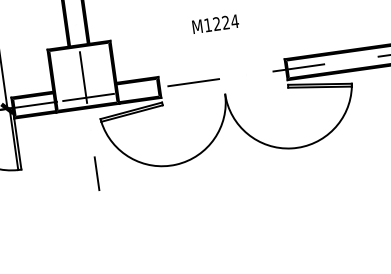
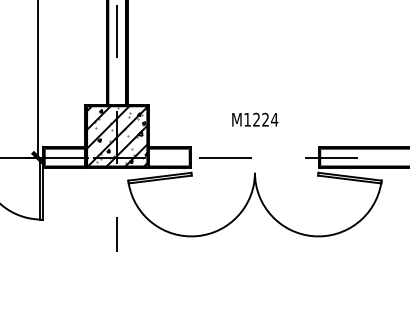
text: (215, 23) -> (255, 119), moved
hatch: (83, 76) -> (117, 136), added

